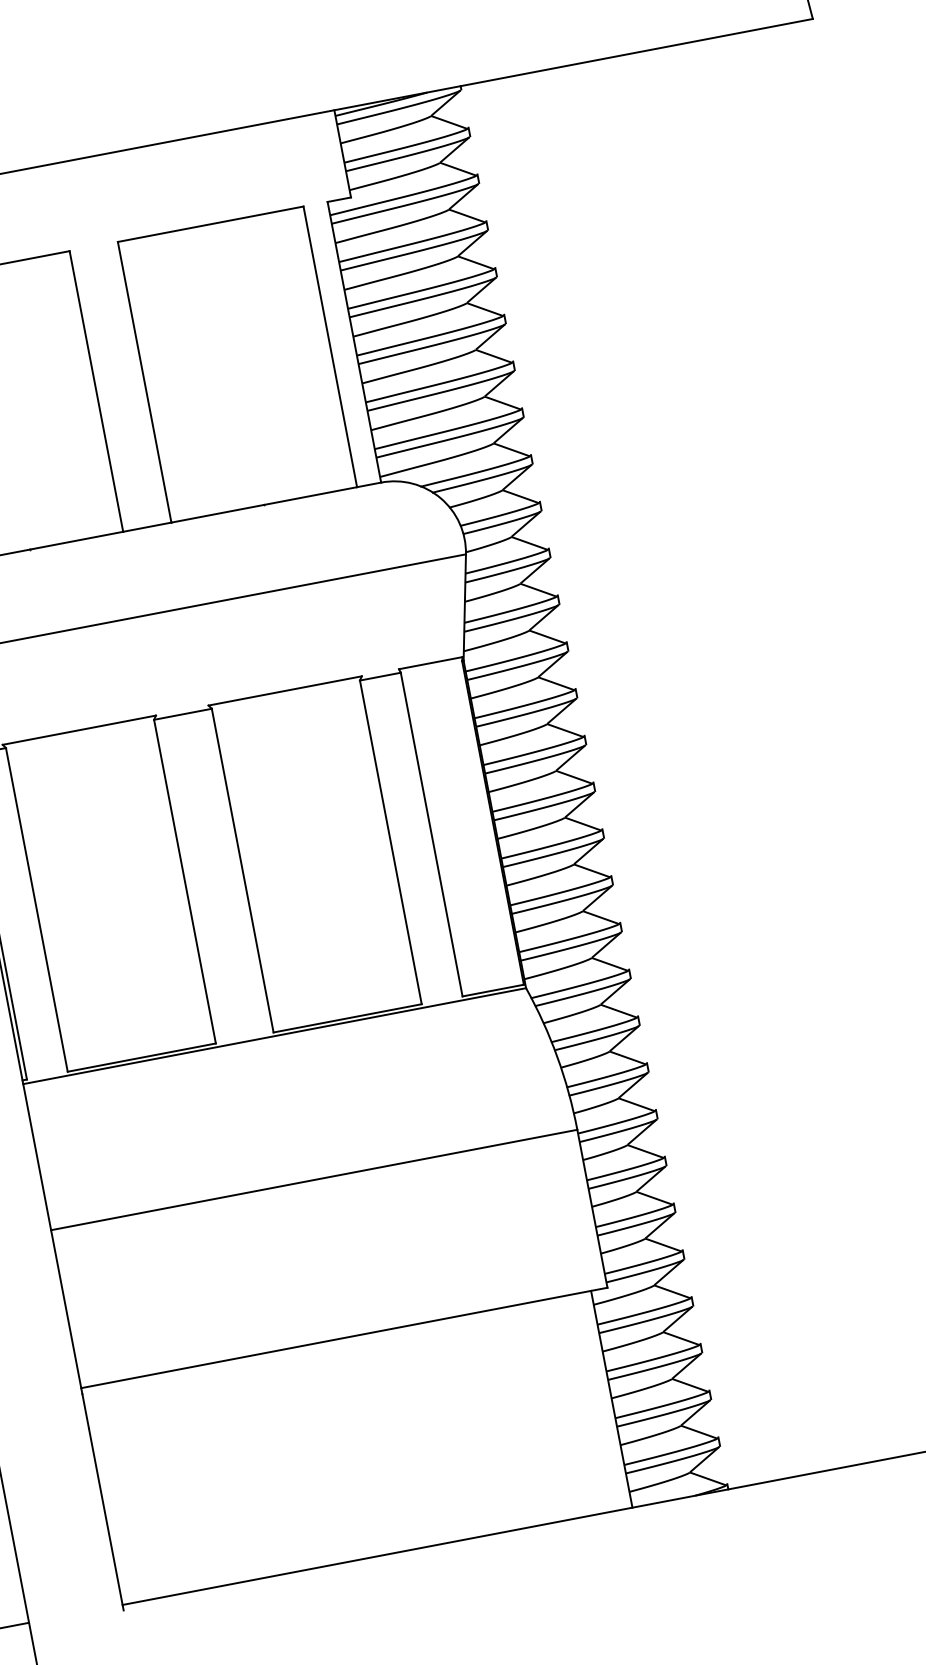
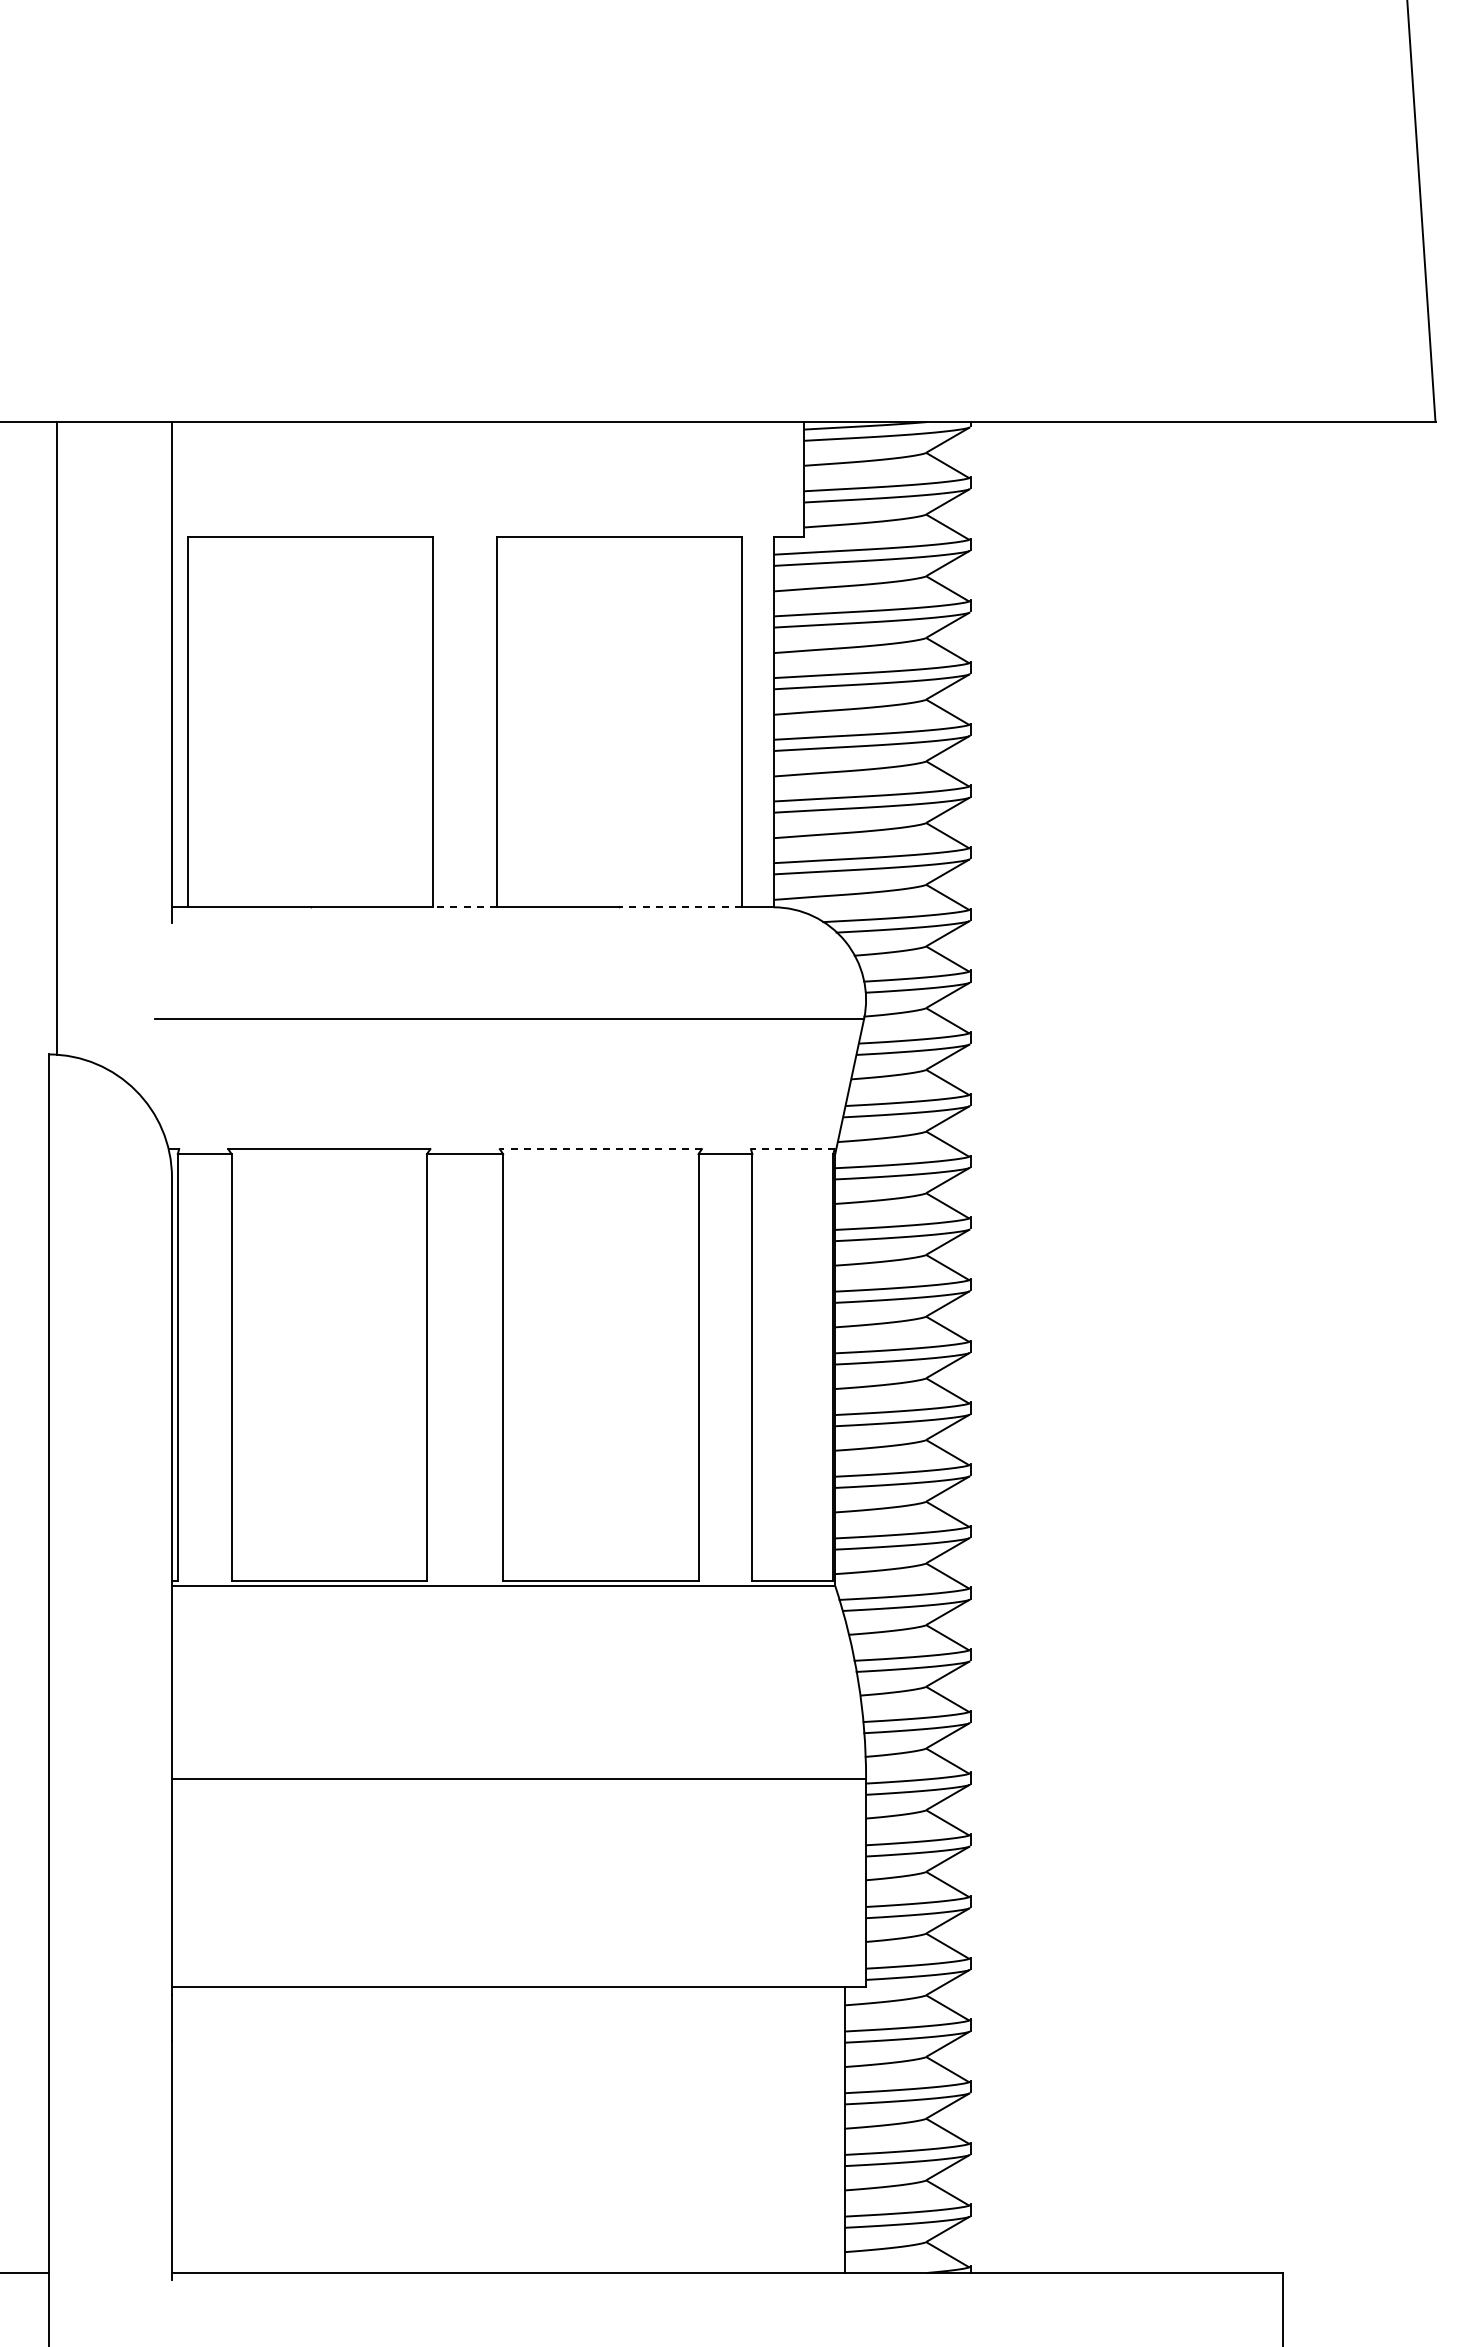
line: (310, 496) -> (680, 907), solid -> dashed
line: (147, 527) -> (465, 907), solid -> dashed
line: (430, 663) -> (792, 1149), solid -> dashed
line: (285, 691) -> (600, 1149), solid -> dashed

